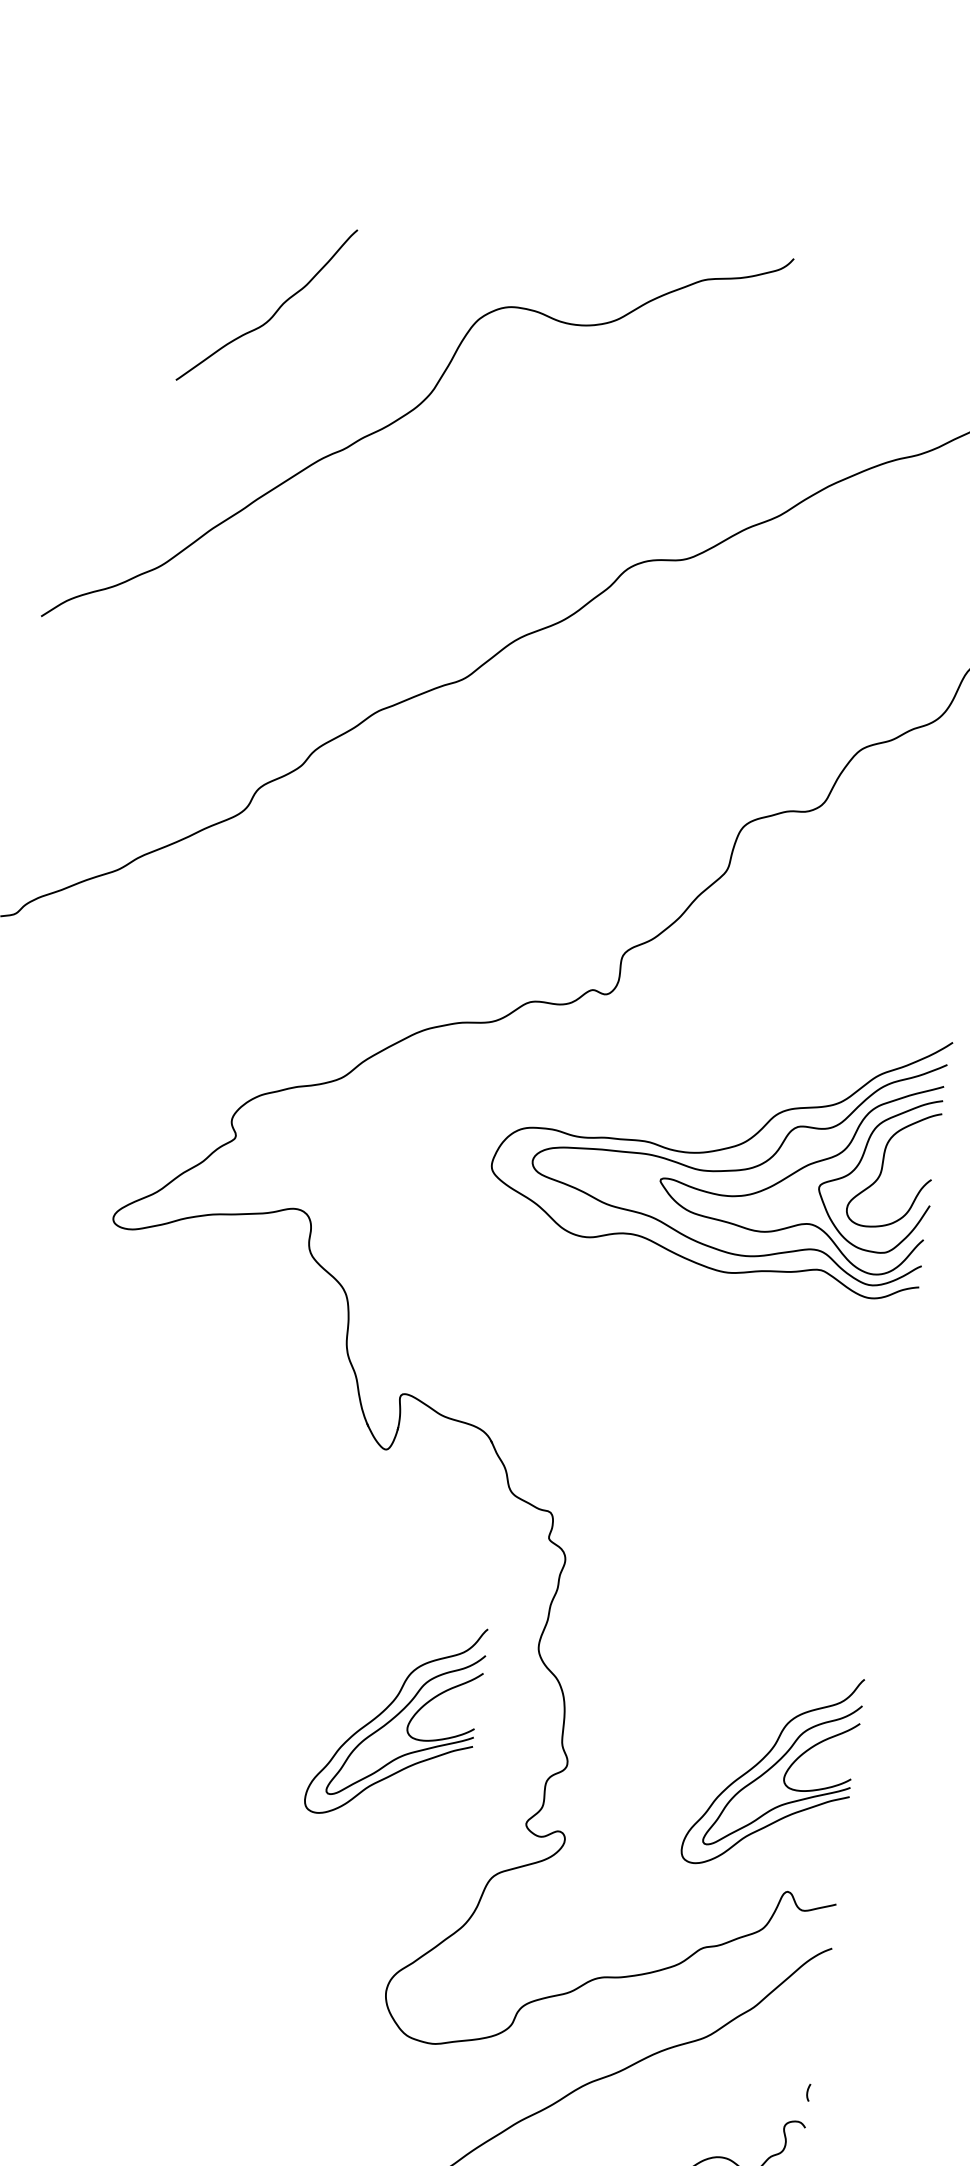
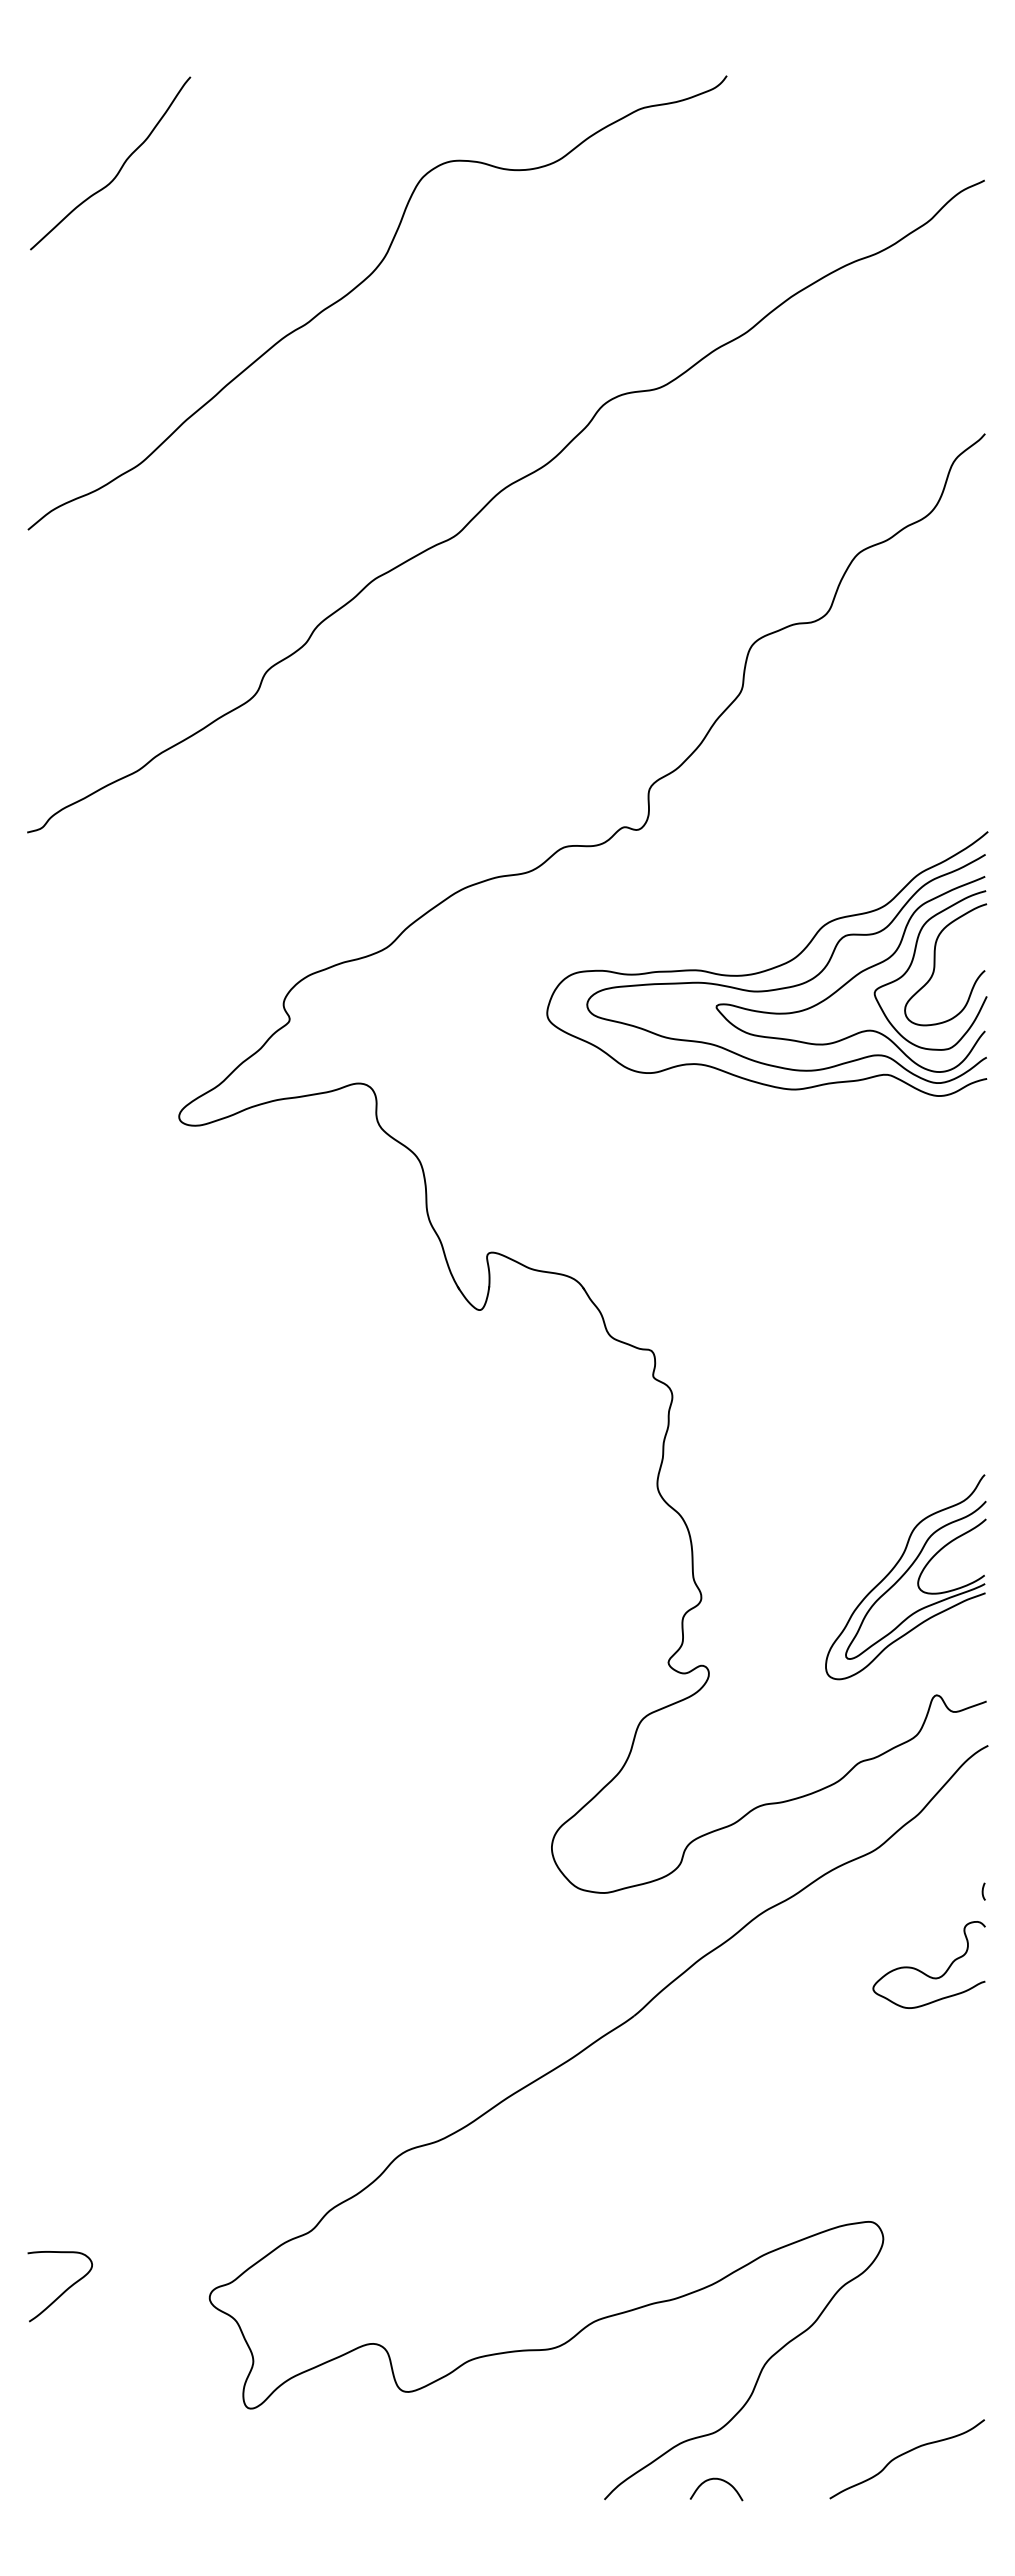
curve: (273, 313) -> (118, 170), moved
part: (395, 1720) -> (525, 1577), removed

